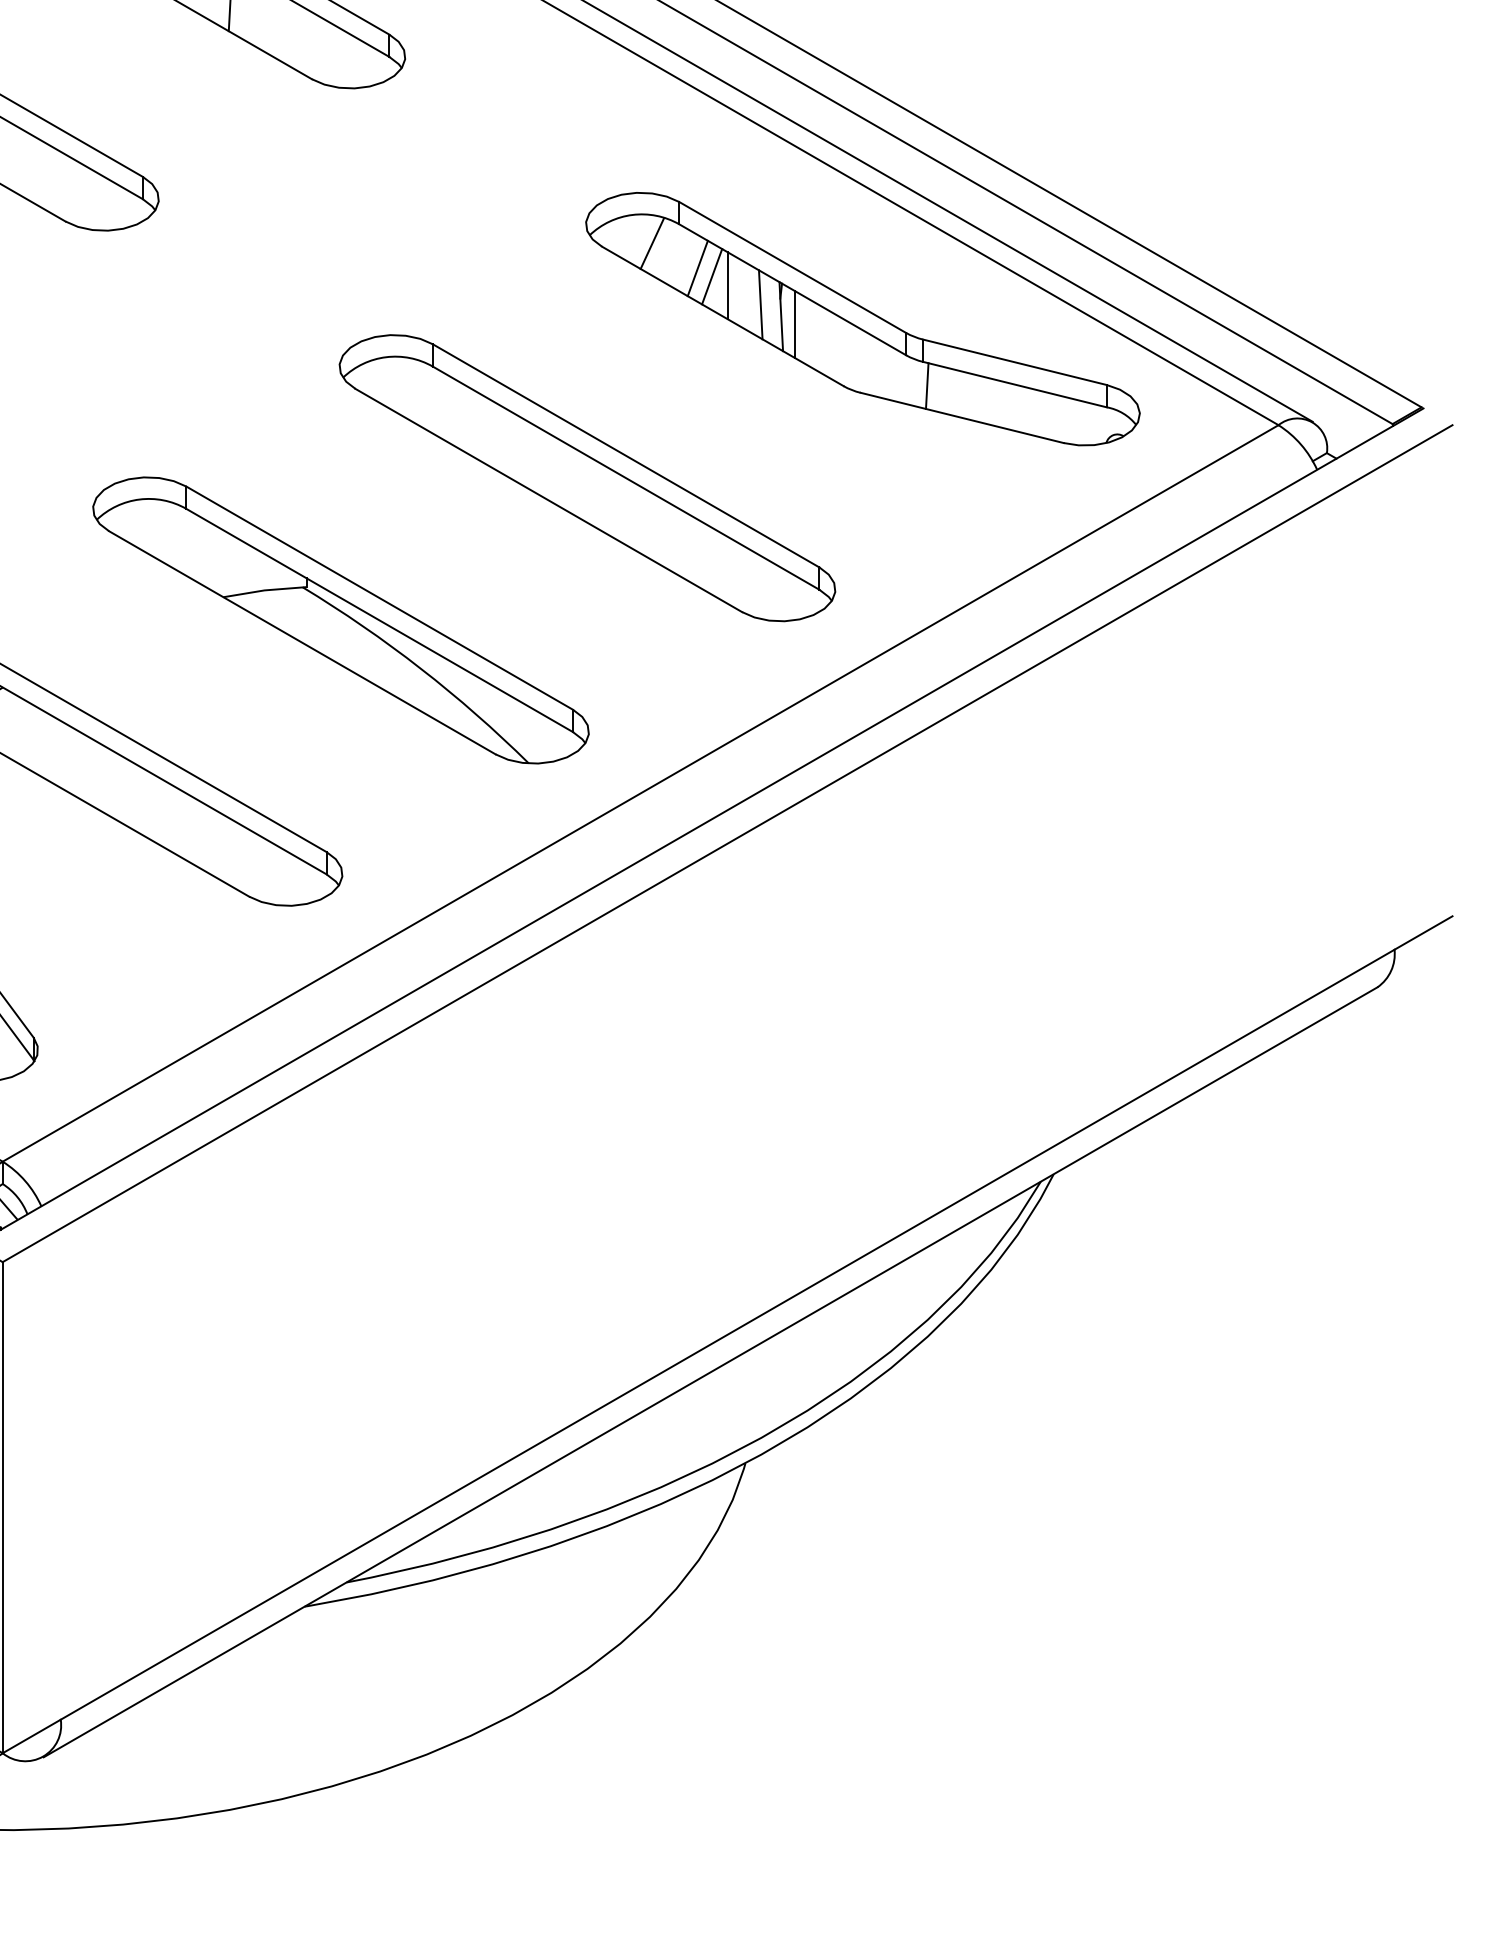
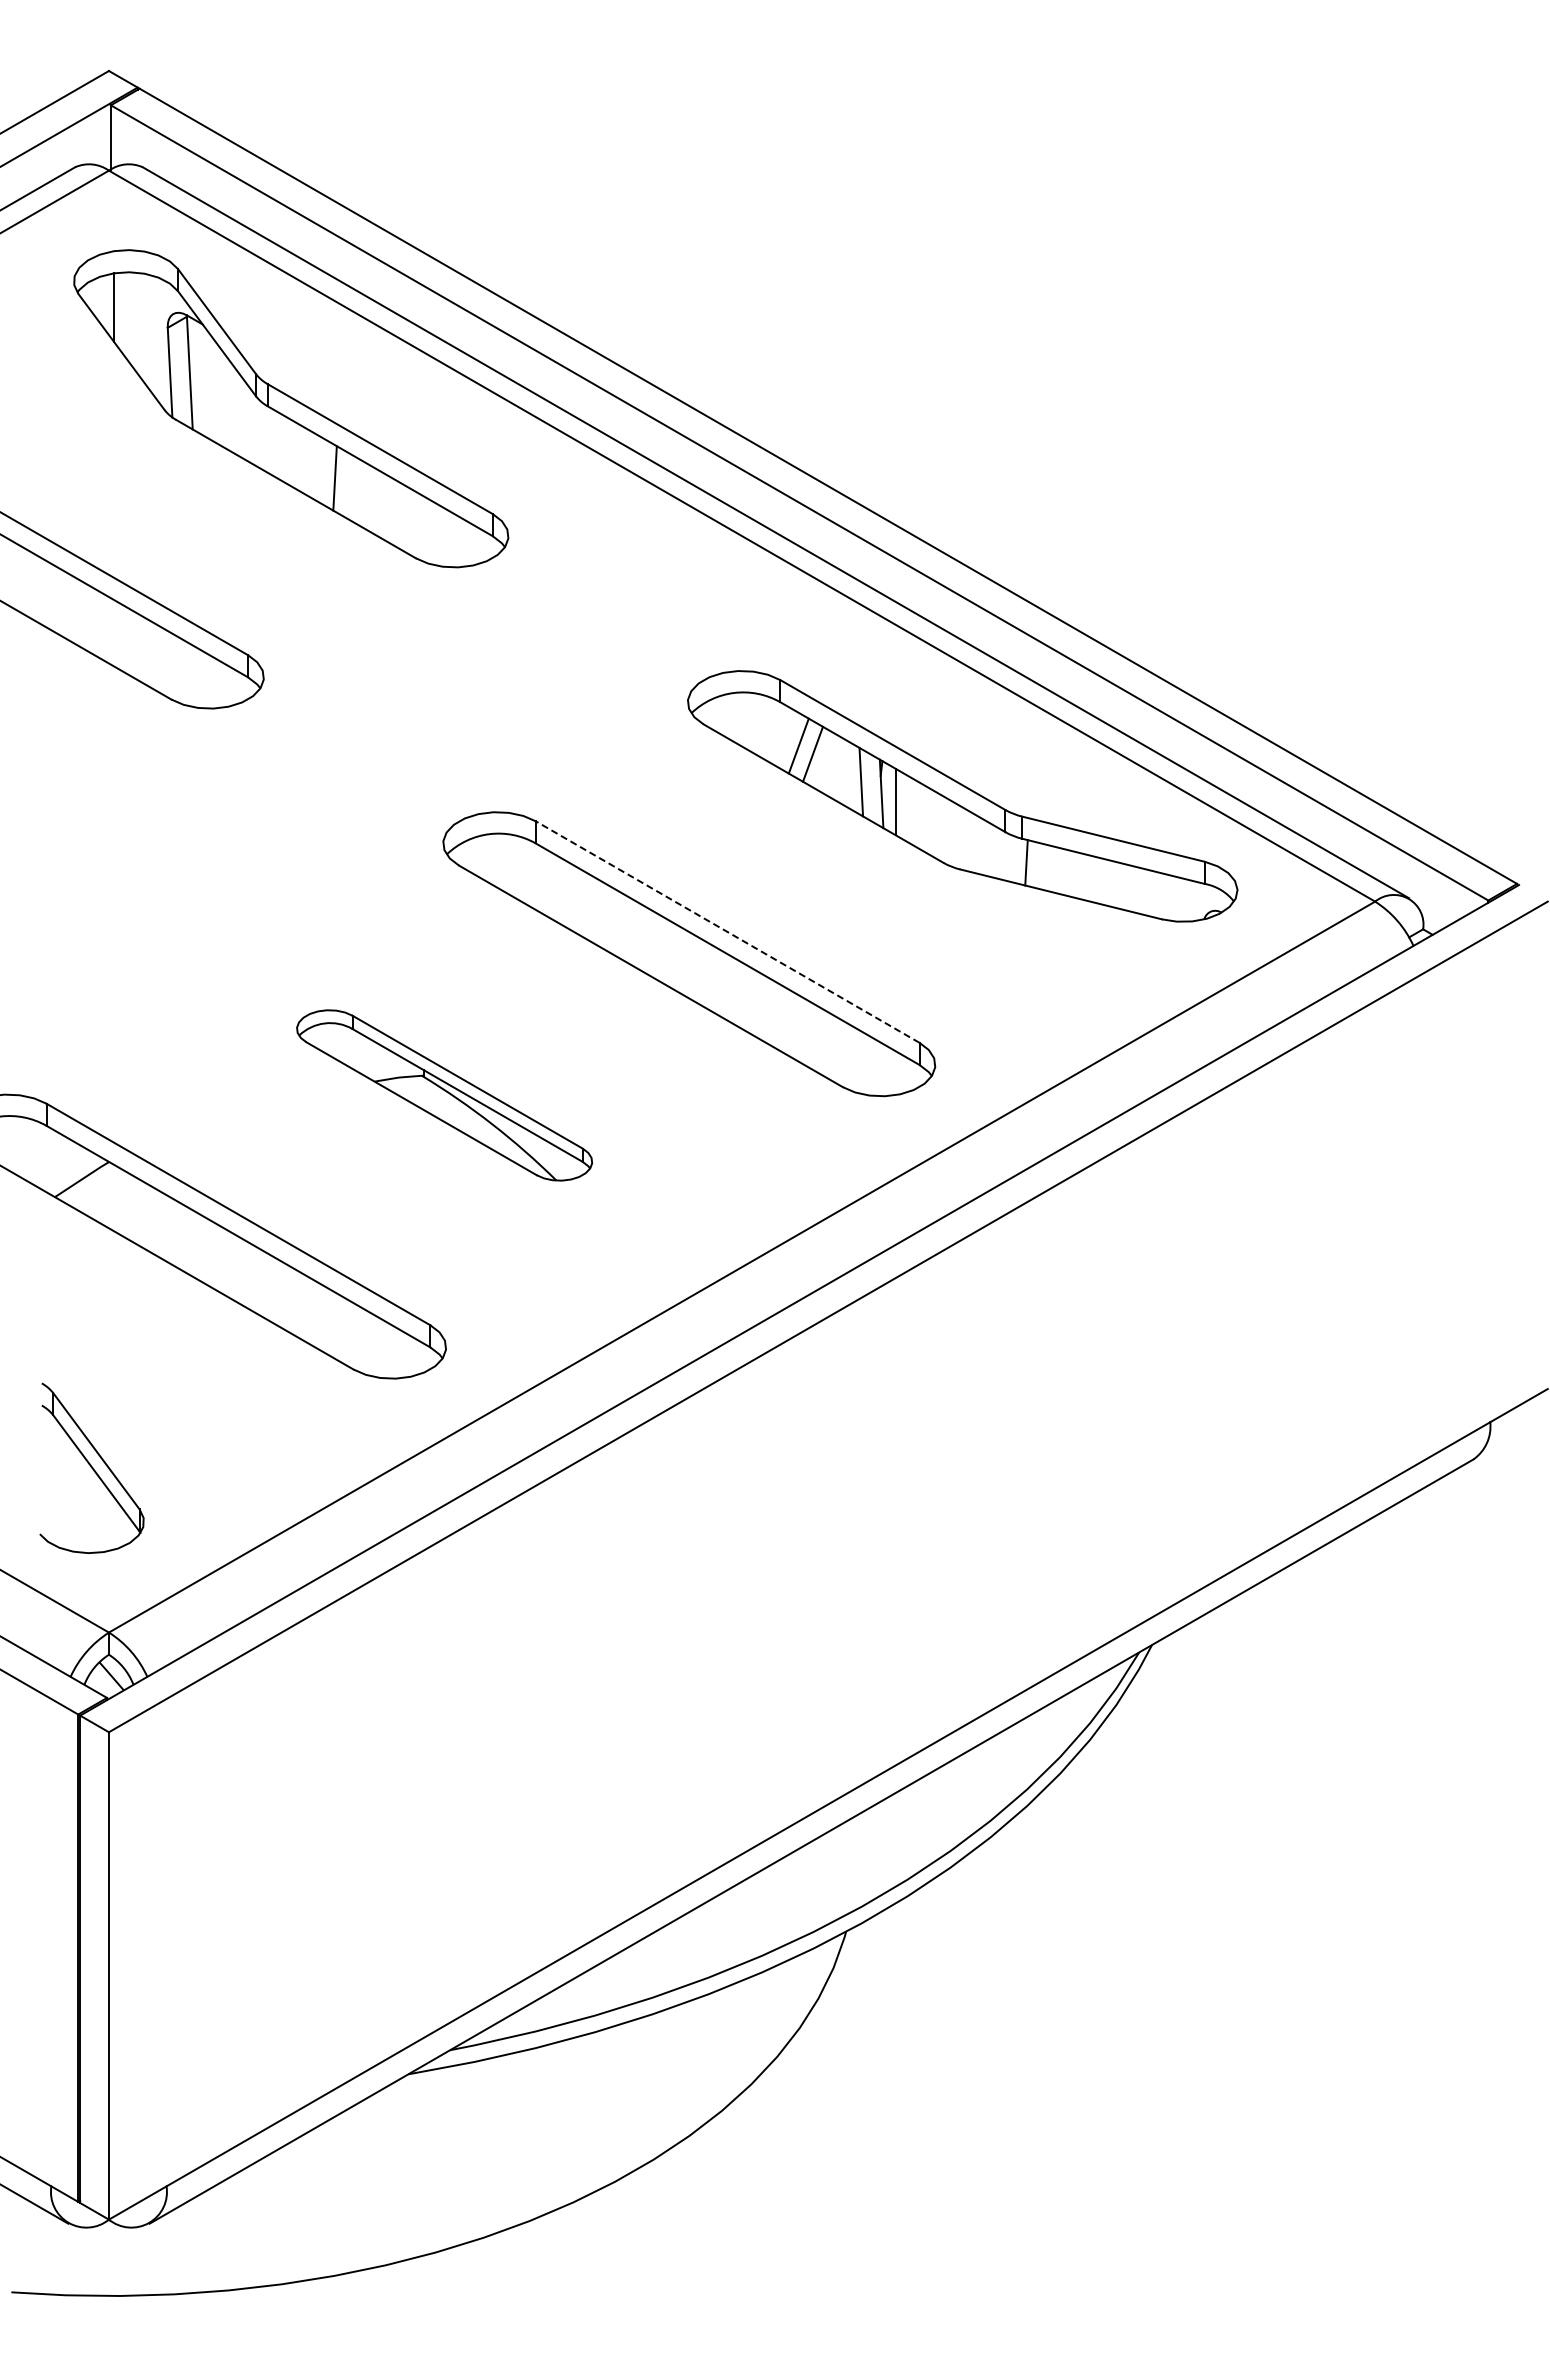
line: (652, 243) -> (753, 721), removed
line: (727, 285) -> (828, 762), removed
line: (625, 456) -> (727, 932), solid -> dashed
part: (340, 620) -> (444, 1095), size x0.6

